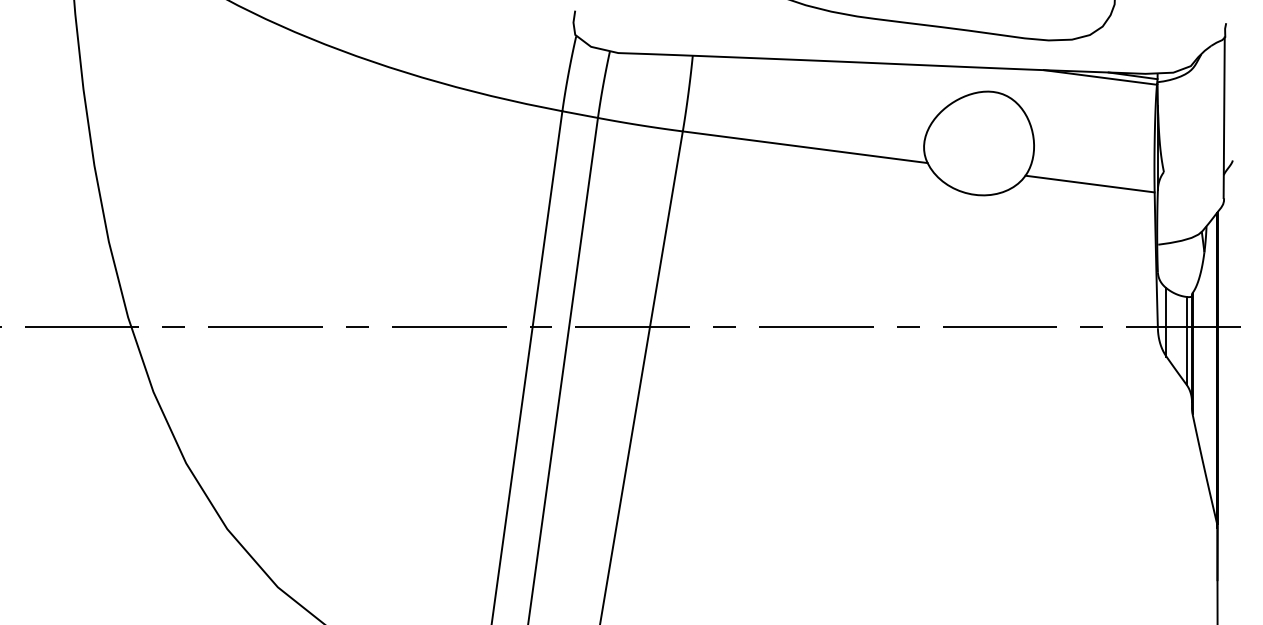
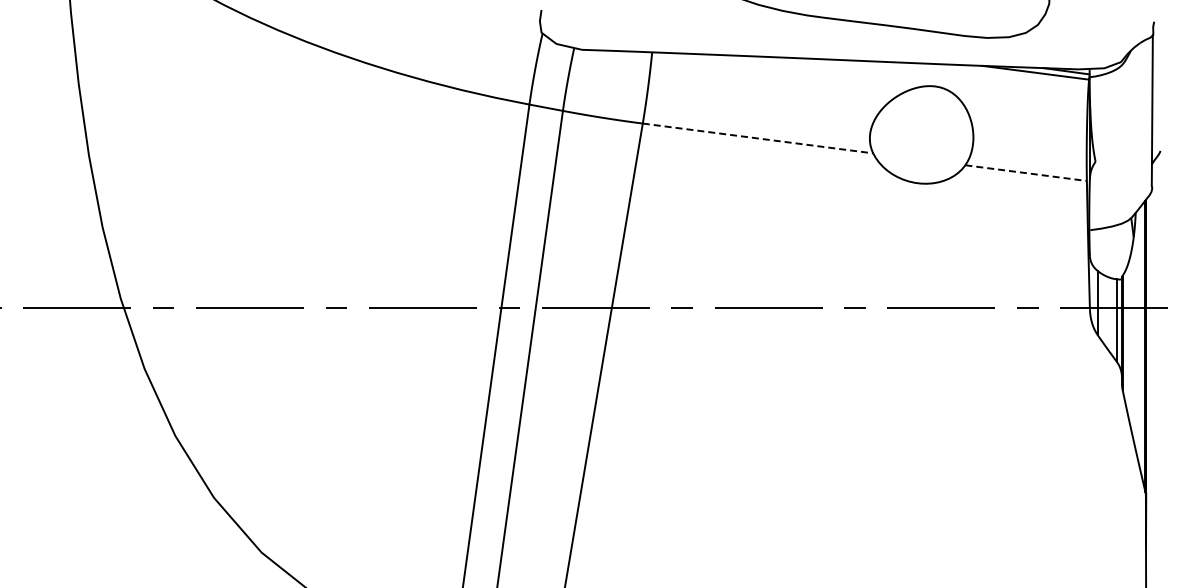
line: (805, 147) -> (758, 138), solid -> dashed
line: (1090, 184) -> (1026, 173), solid -> dashed

